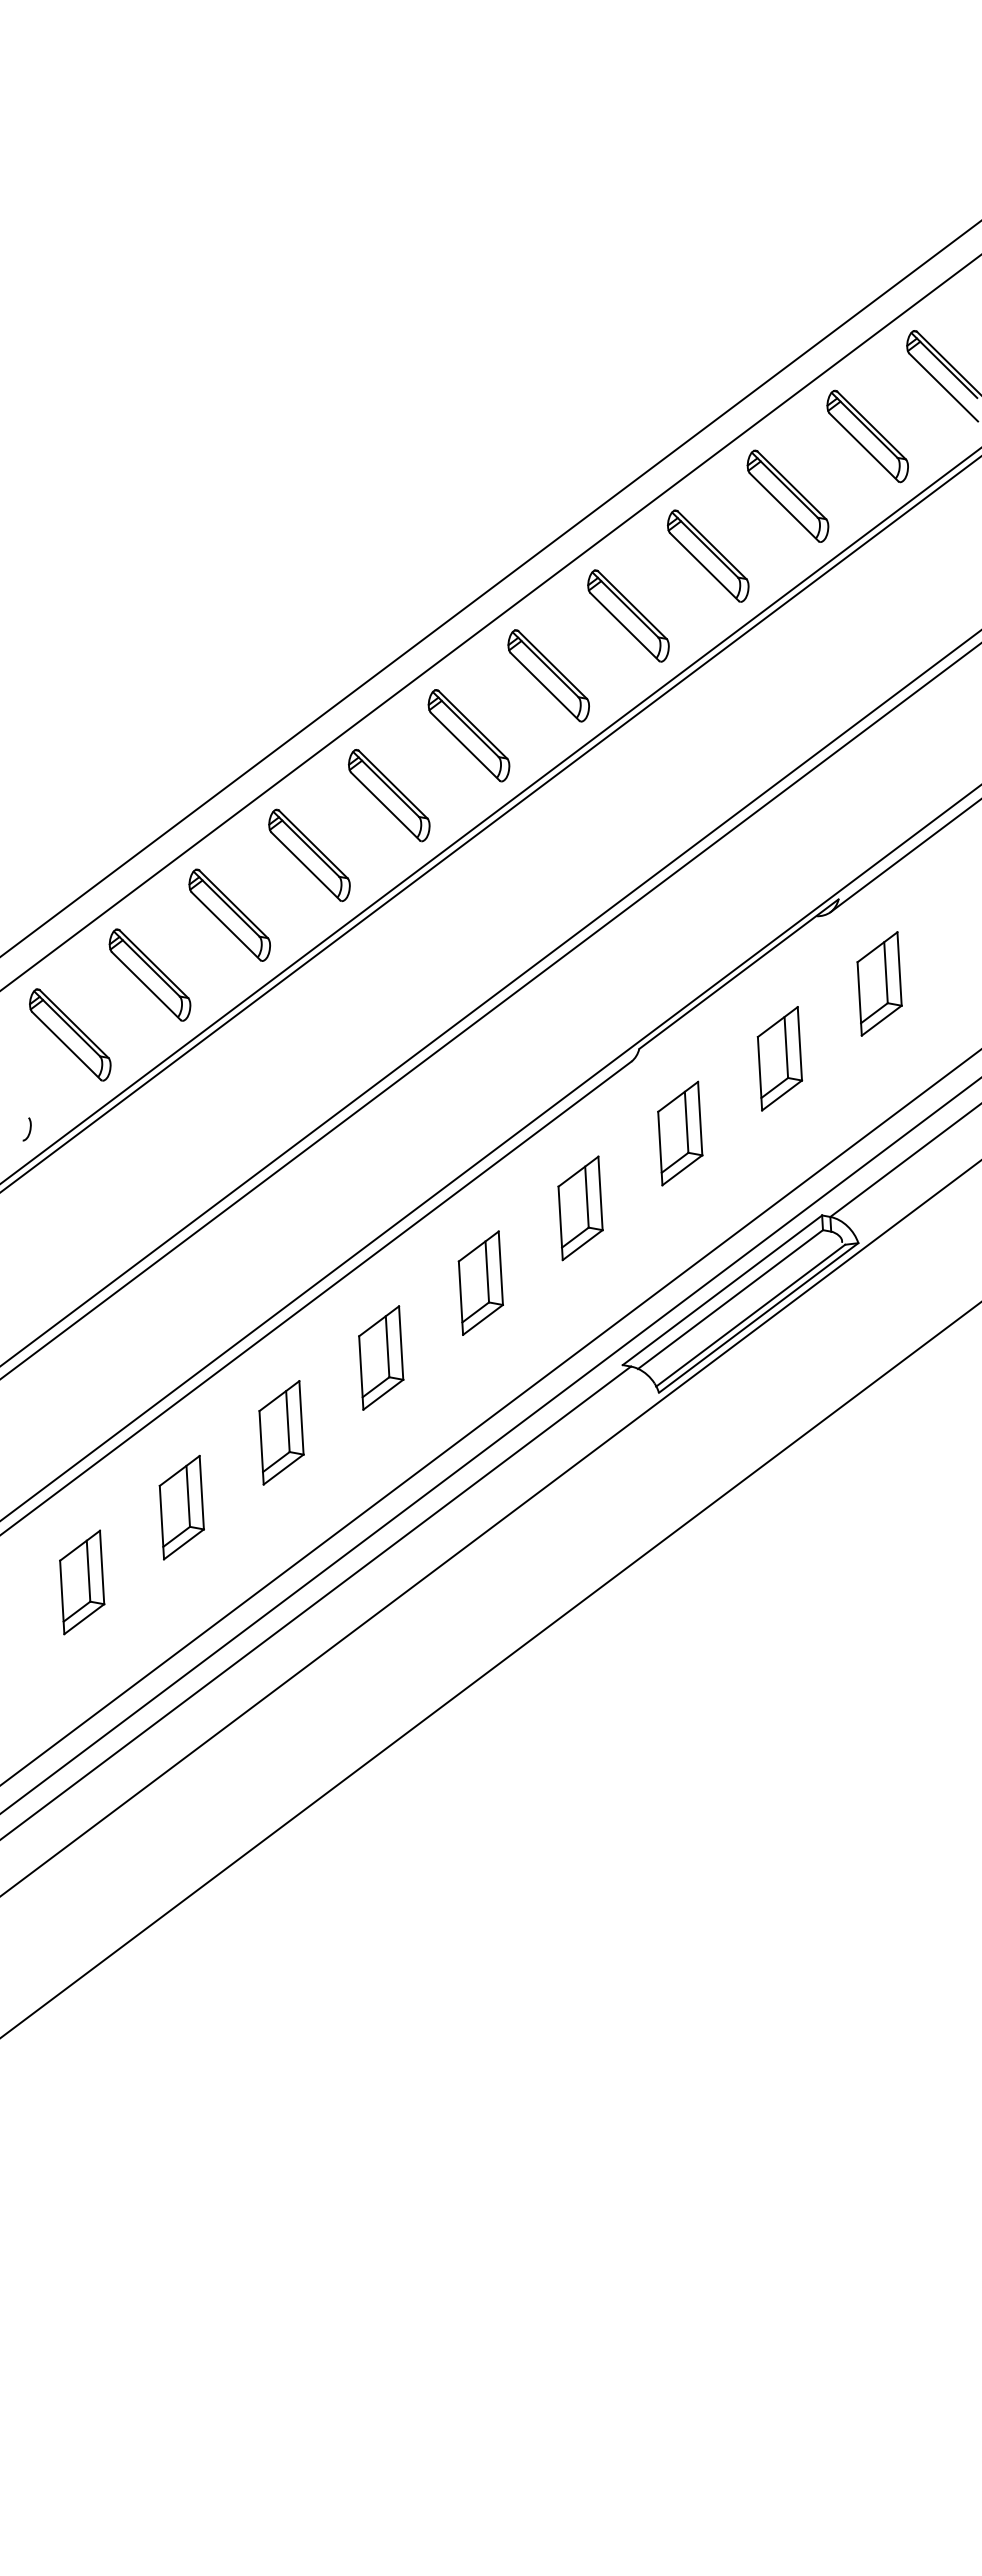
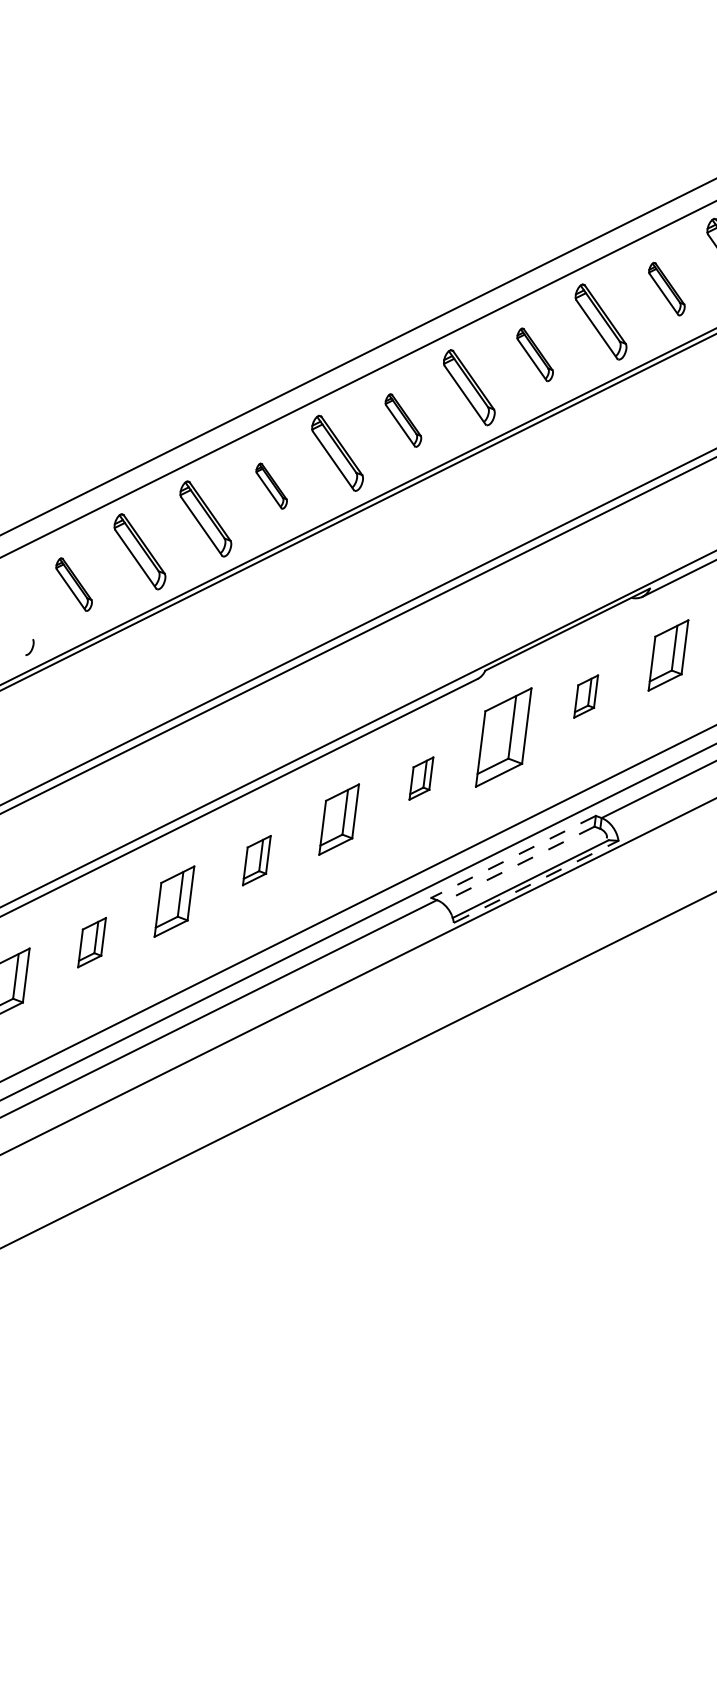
part: (787, 495) -> (666, 288), size x0.7
part: (628, 615) -> (535, 354), size x0.7
part: (468, 735) -> (403, 420), size x0.7
part: (309, 855) -> (271, 486), size x0.6
part: (70, 1034) -> (74, 584), size x0.7
part: (779, 1058) -> (585, 696), size x0.6
part: (680, 1133) -> (503, 737), size x1.4
part: (580, 1208) -> (421, 778), size x0.6
line: (722, 1290) -> (513, 857), solid -> dashed
line: (730, 1299) -> (518, 864), solid -> dashed
line: (758, 1317) -> (536, 881), solid -> dashed
part: (381, 1357) -> (257, 860), size x0.7
part: (181, 1507) -> (91, 942), size x0.7

